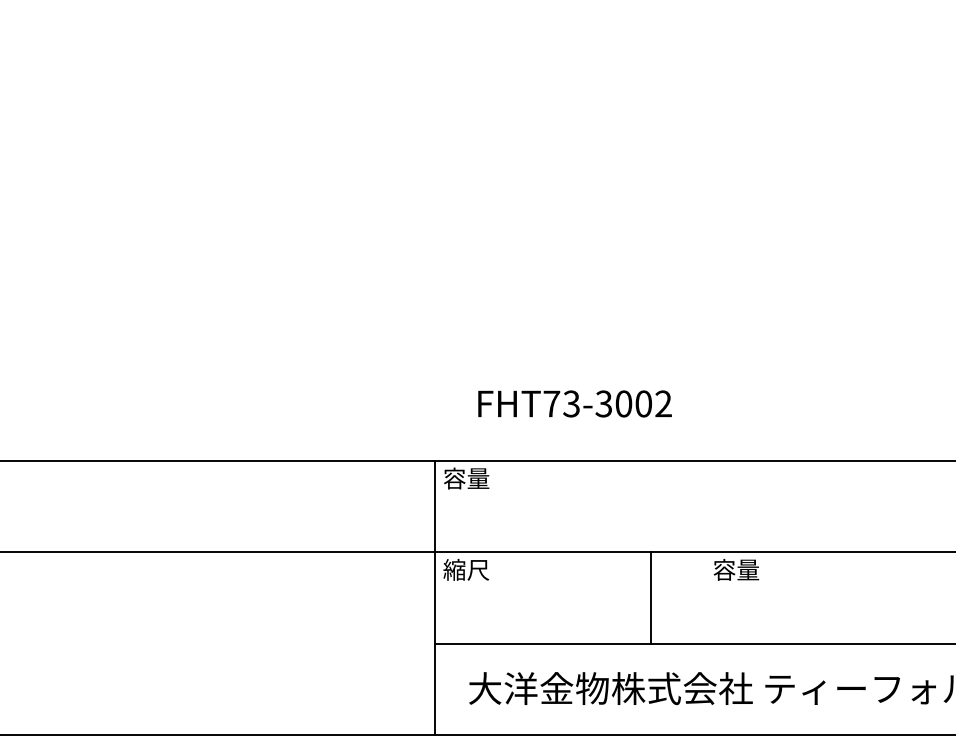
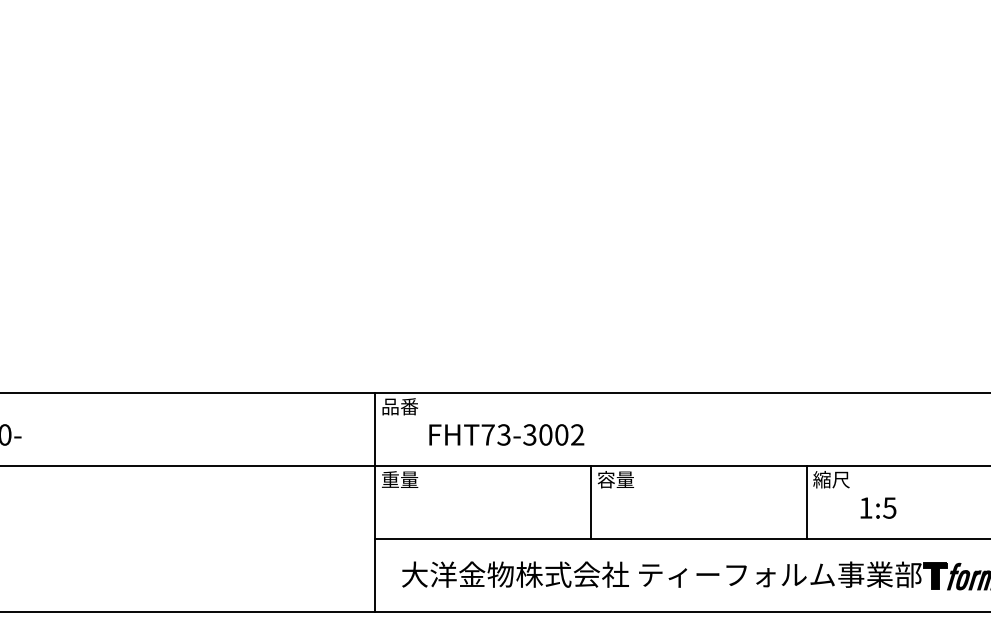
text: (574, 403) -> (506, 434), moved
text: (467, 478) -> (400, 406), 容量 -> 品番
text: (465, 569) -> (399, 479), 縮尺 -> 重量
line: (650, 597) -> (590, 501), moved

